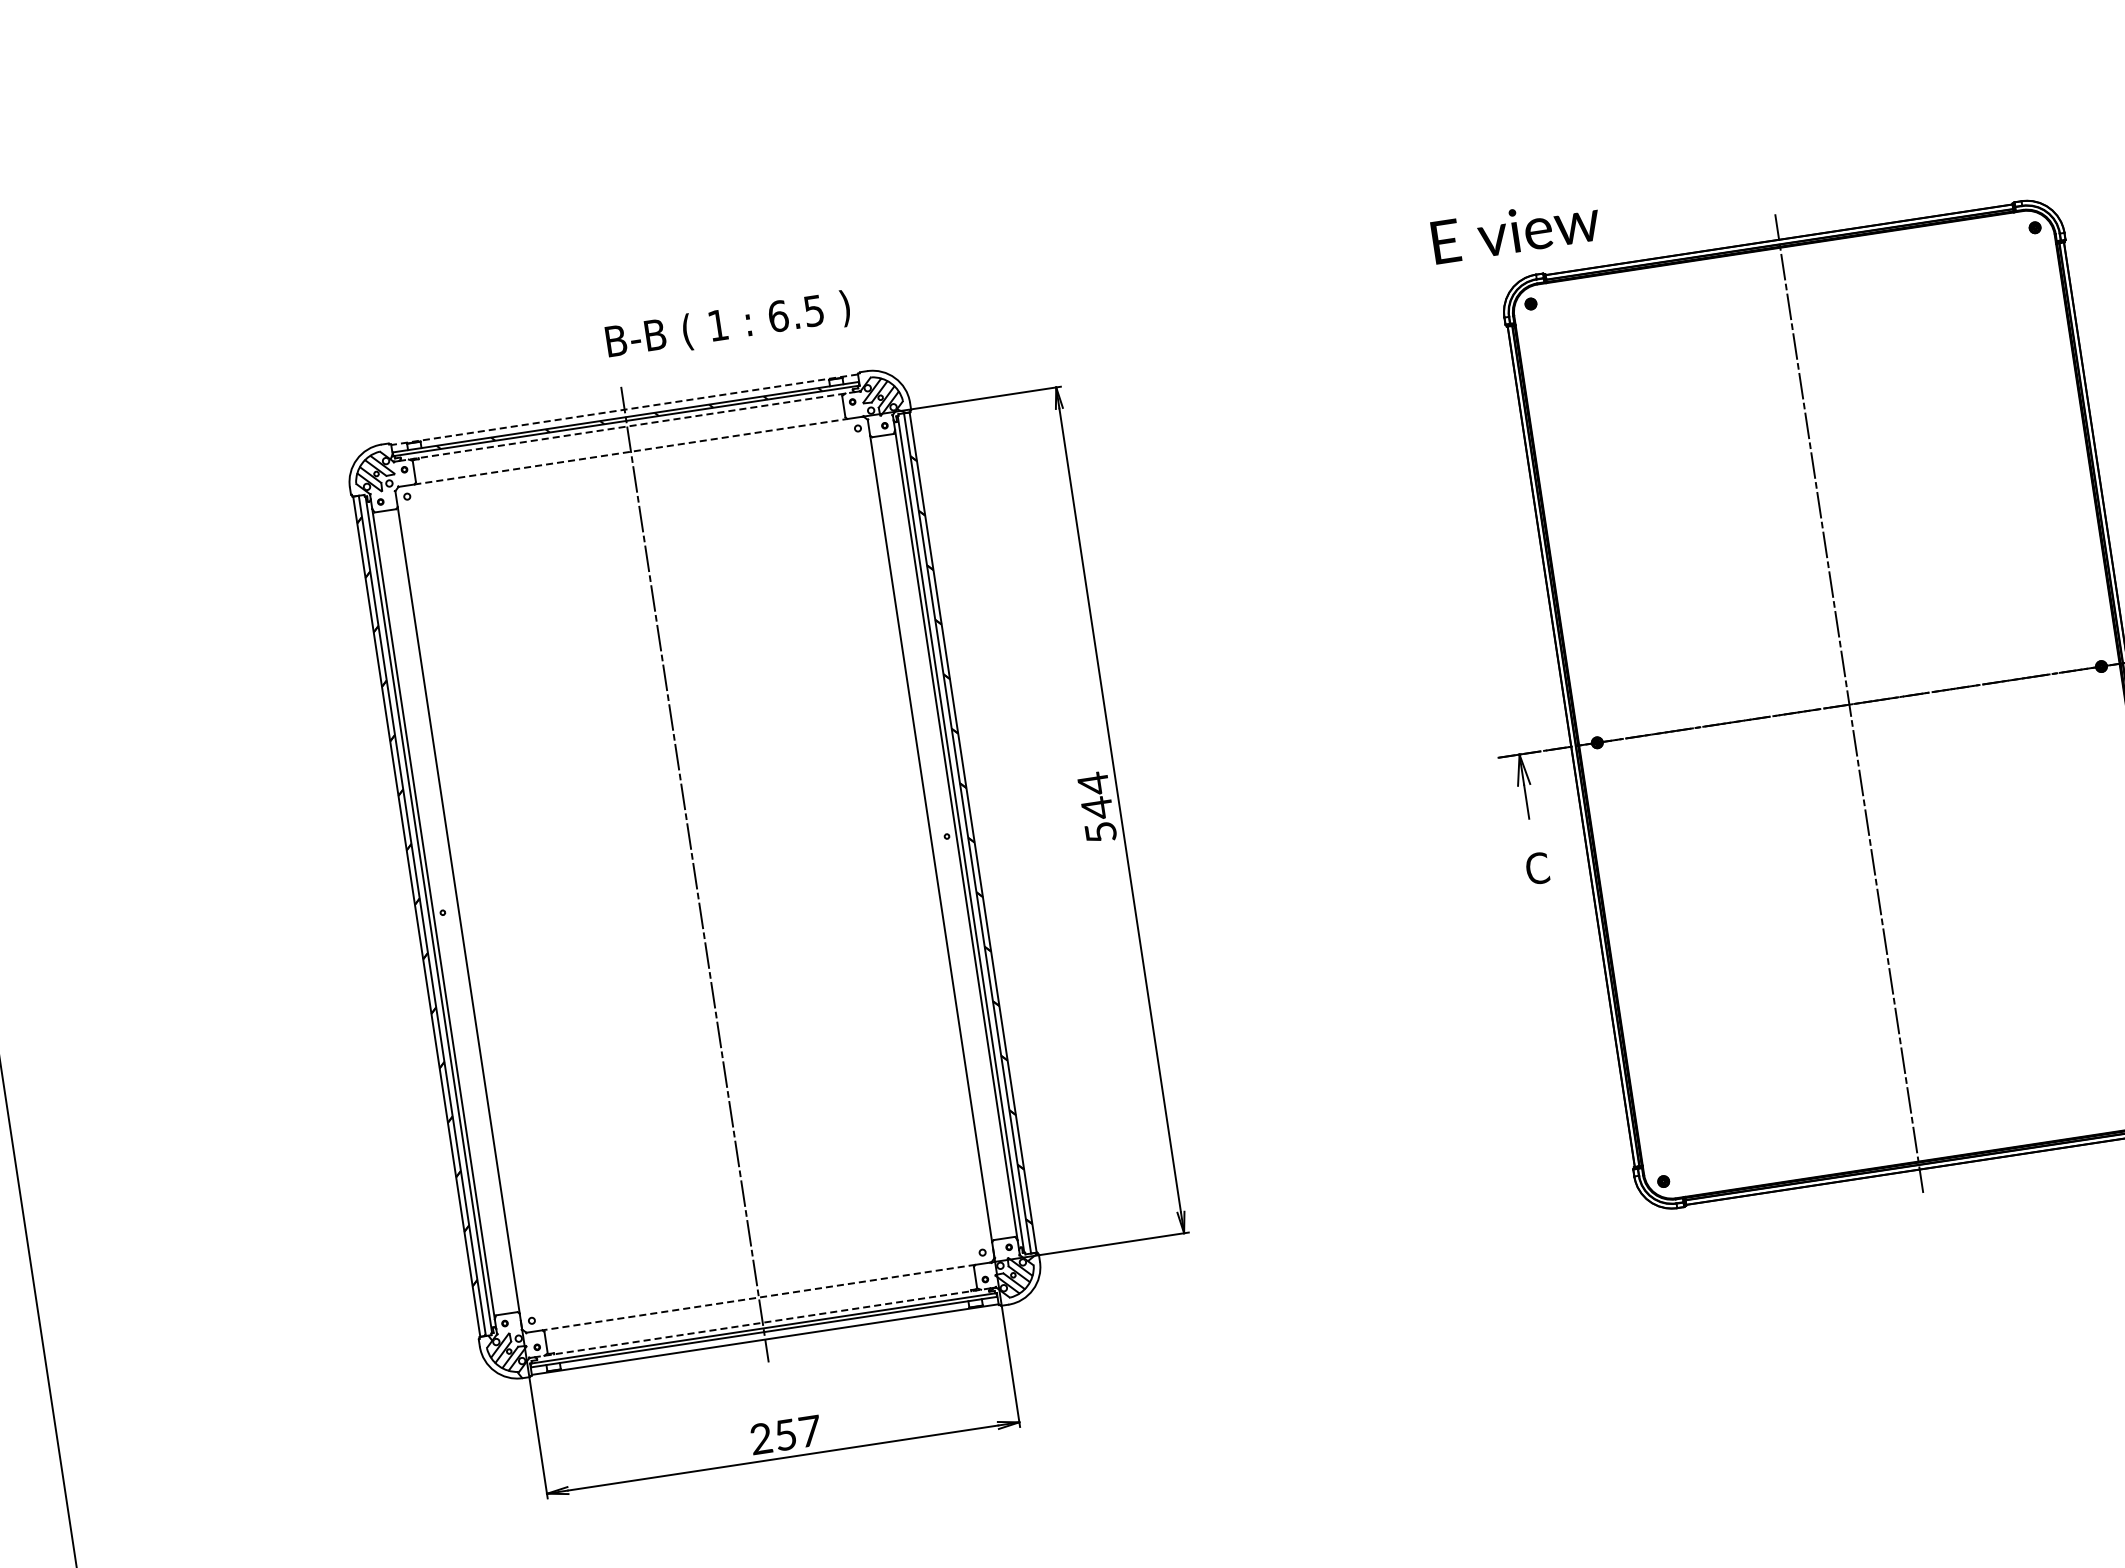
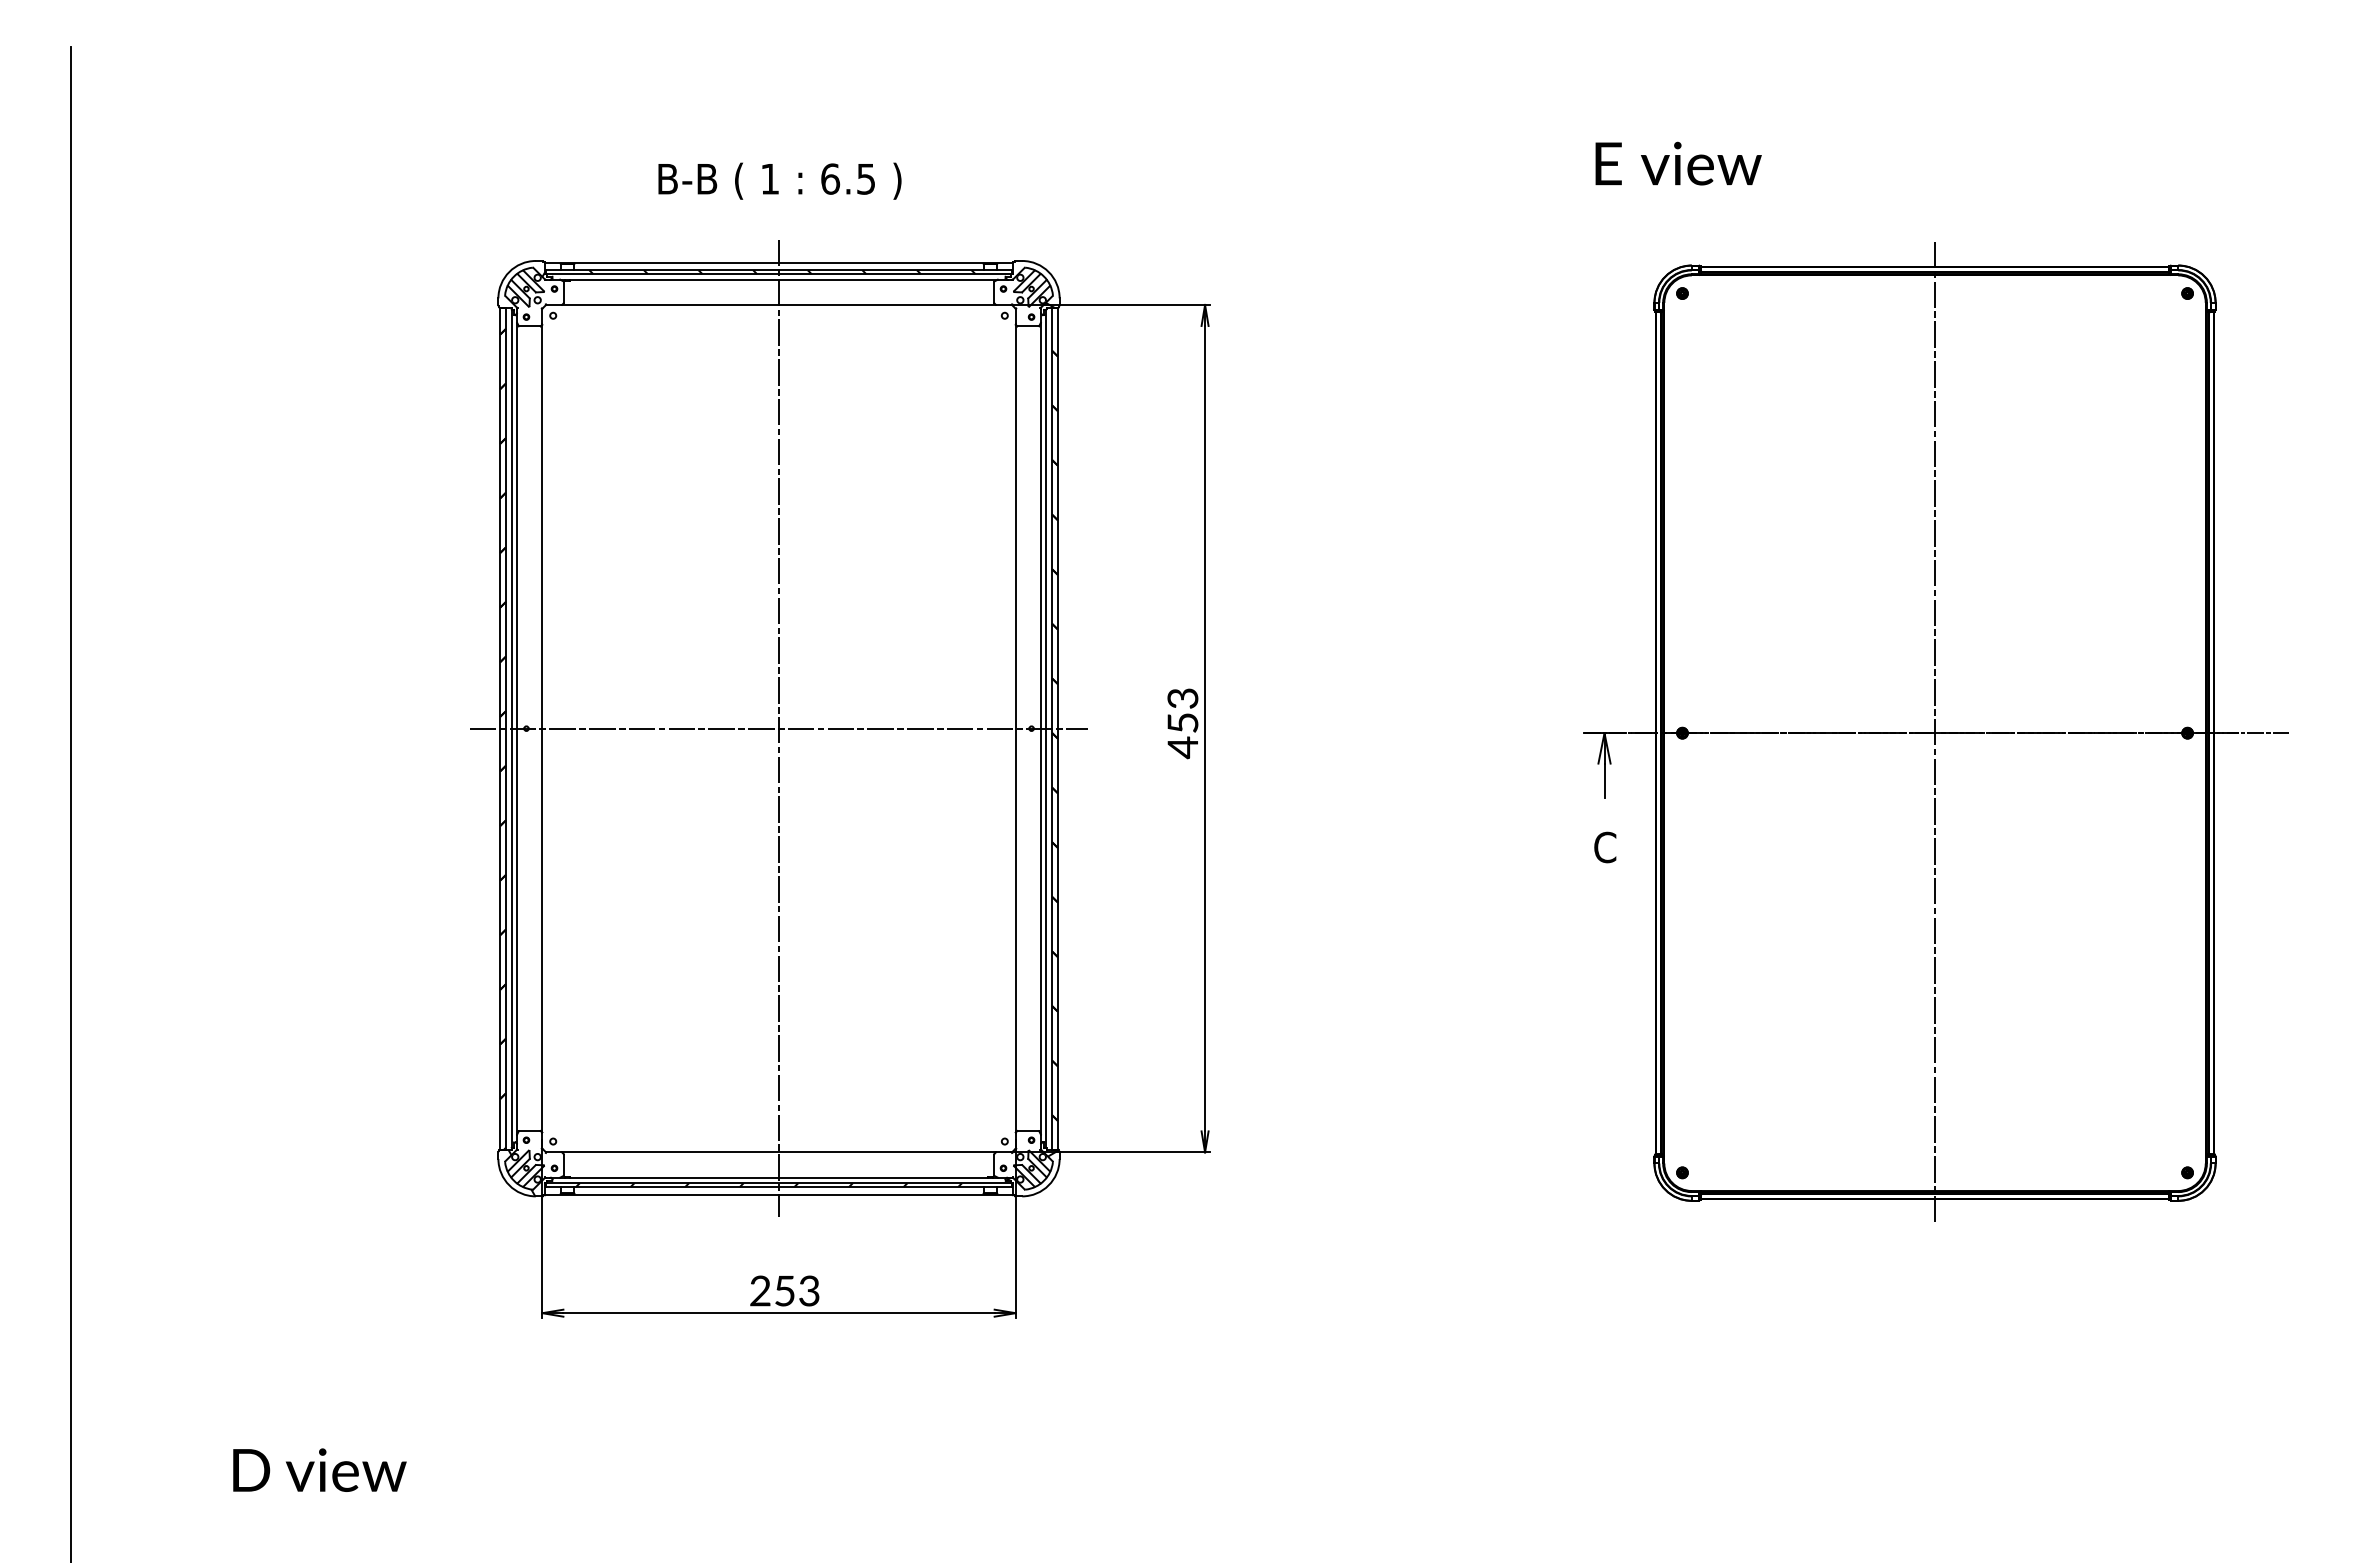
text: (1515, 230) -> (1678, 163), moved
text: (727, 325) -> (779, 180), moved
line: (625, 409) -> (779, 262), dashed -> solid
line: (627, 426) -> (779, 279), dashed -> solid
line: (631, 451) -> (779, 304), dashed -> solid
text: (1096, 808) -> (1182, 723), 544 -> 453
line: (694, 874) -> (778, 728), added
line: (758, 1297) -> (778, 1152), dashed -> solid
line: (763, 1322) -> (779, 1177), dashed -> solid
hatch: (754, 1332) -> (769, 1185), added
text: (810, 1430) -> (809, 1290), 257 -> 253

